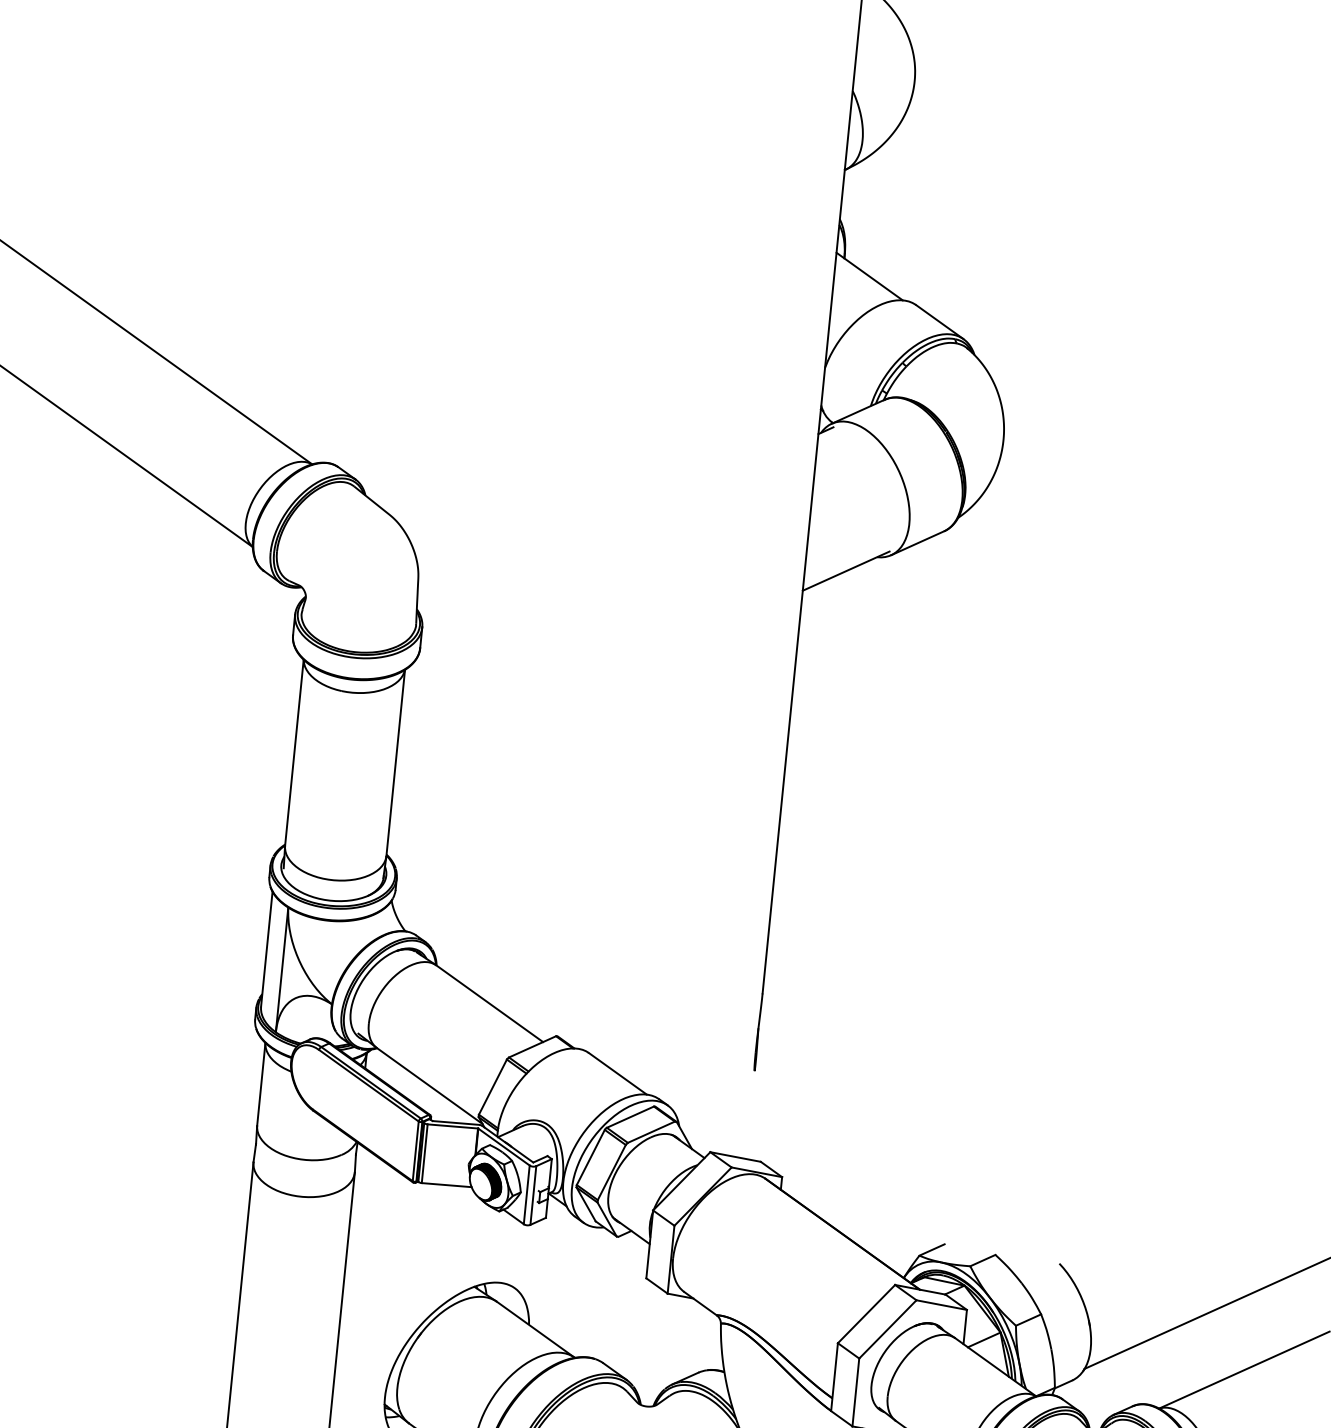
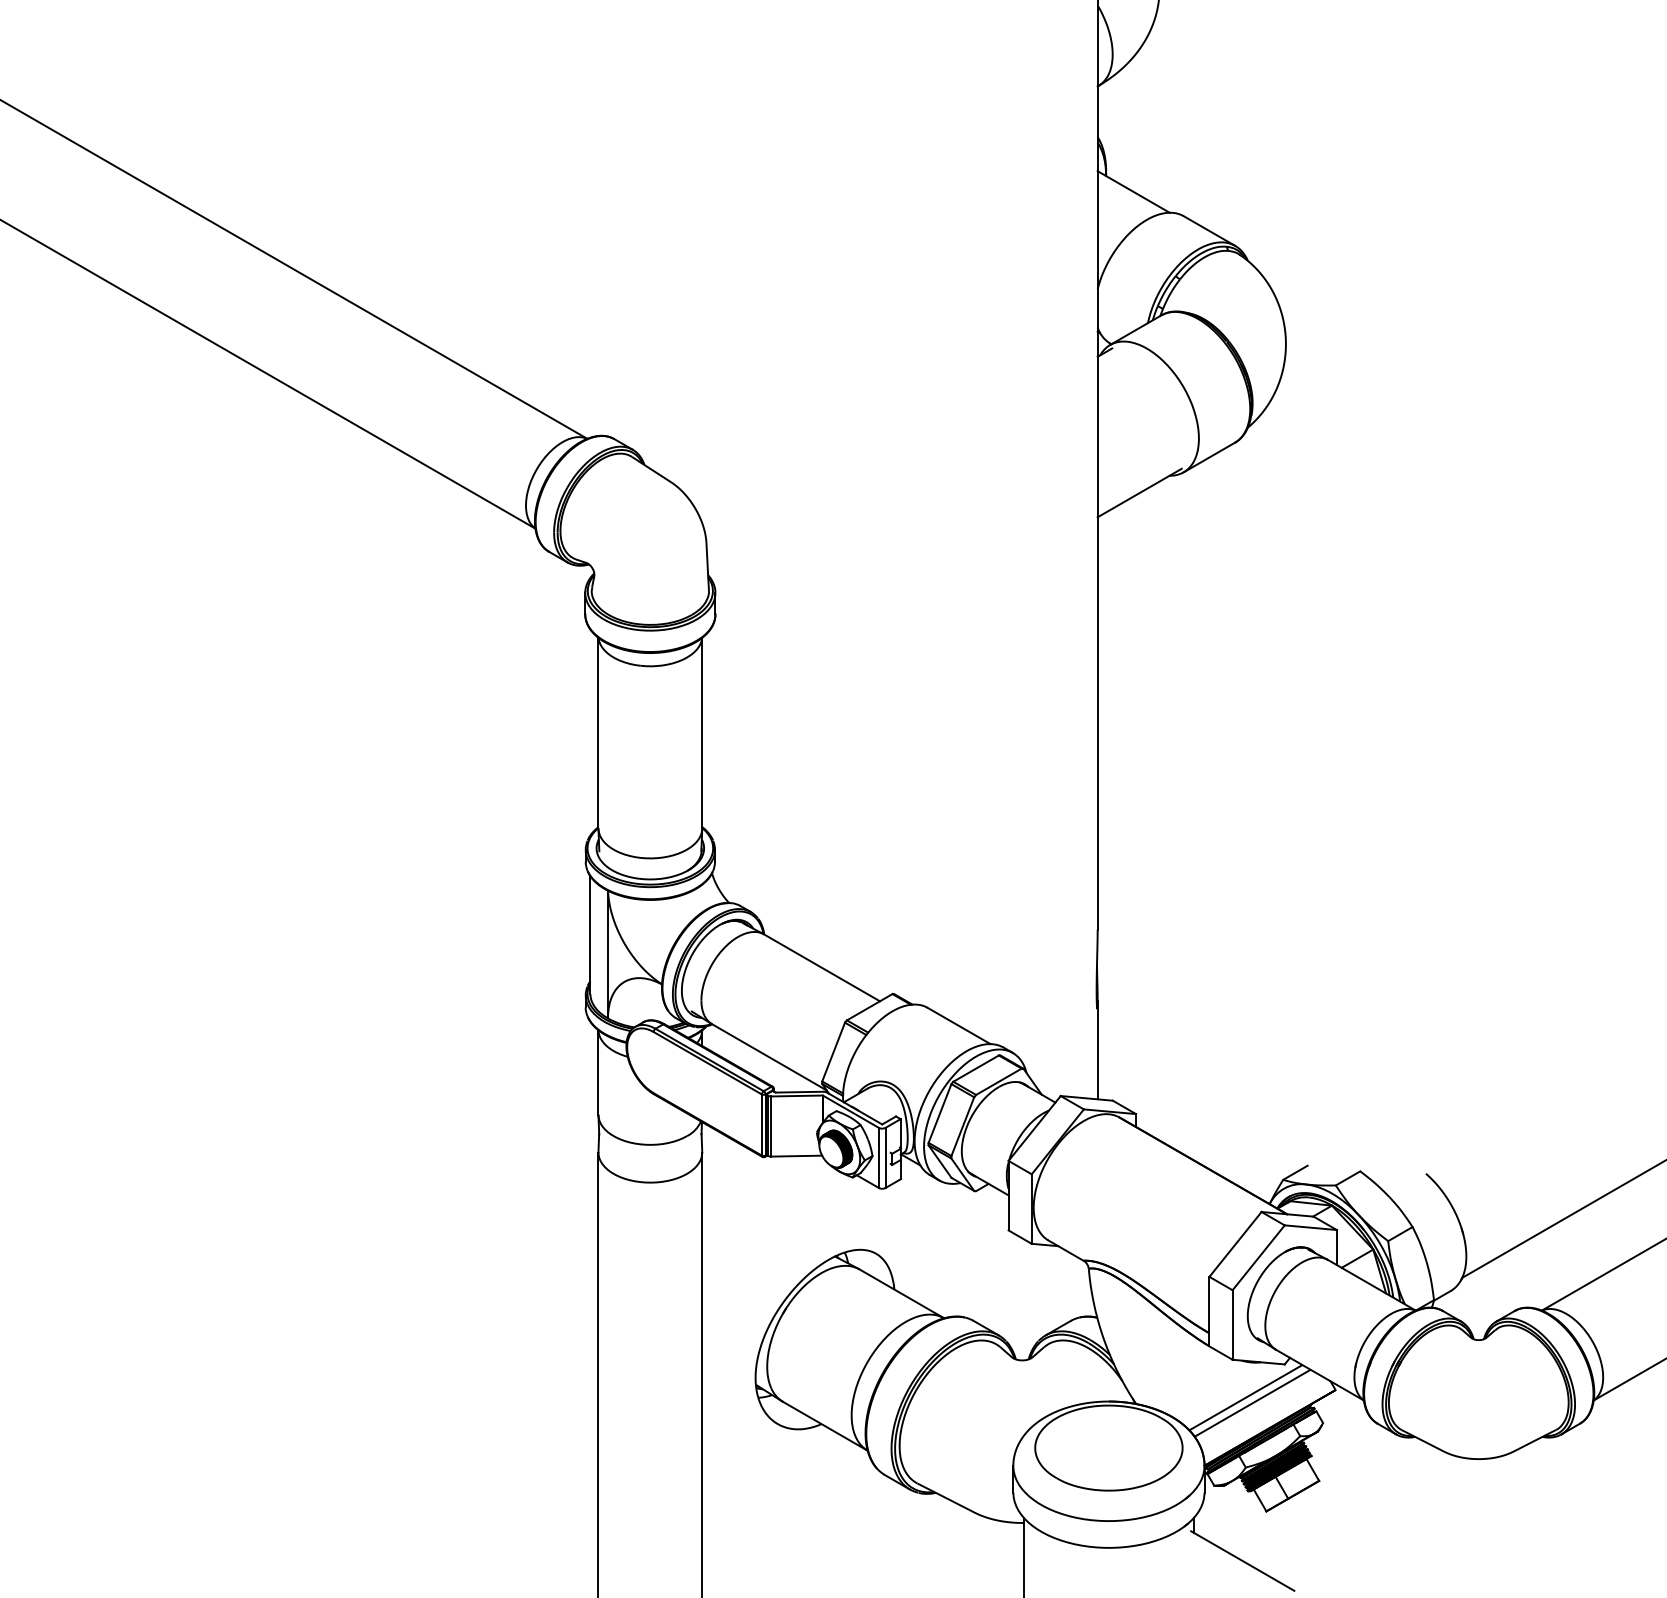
line: (750, 1110) -> (1097, 1049), added

